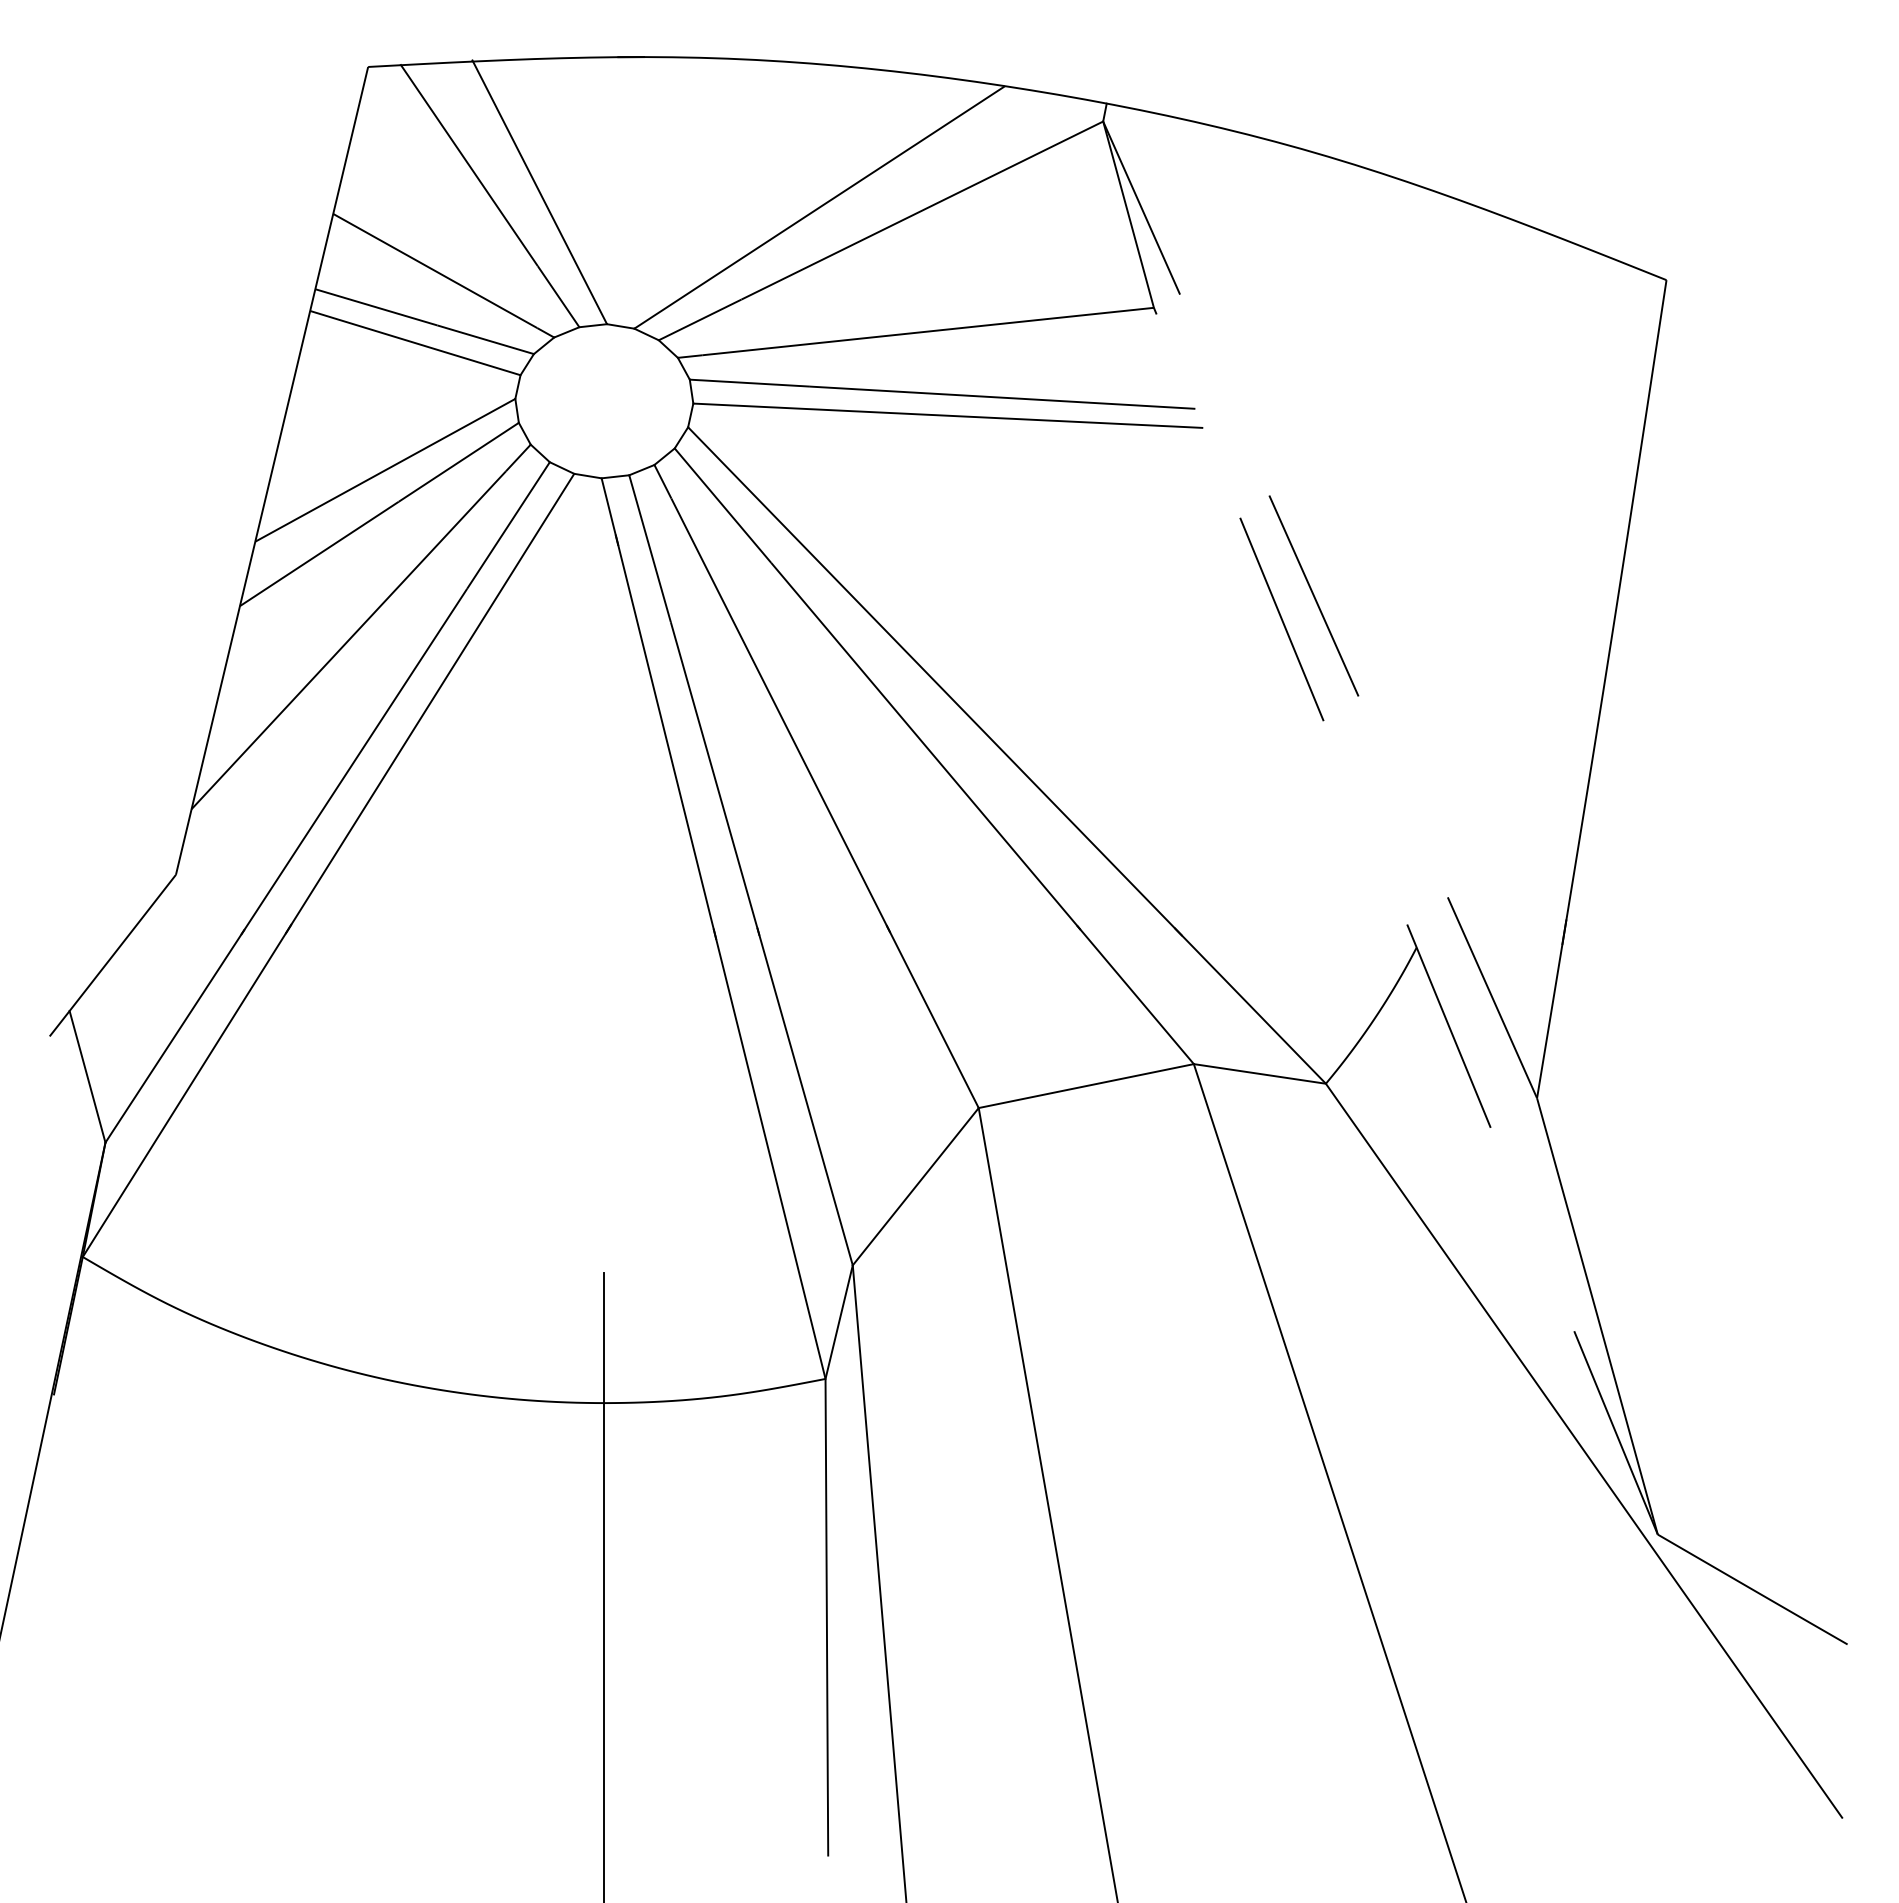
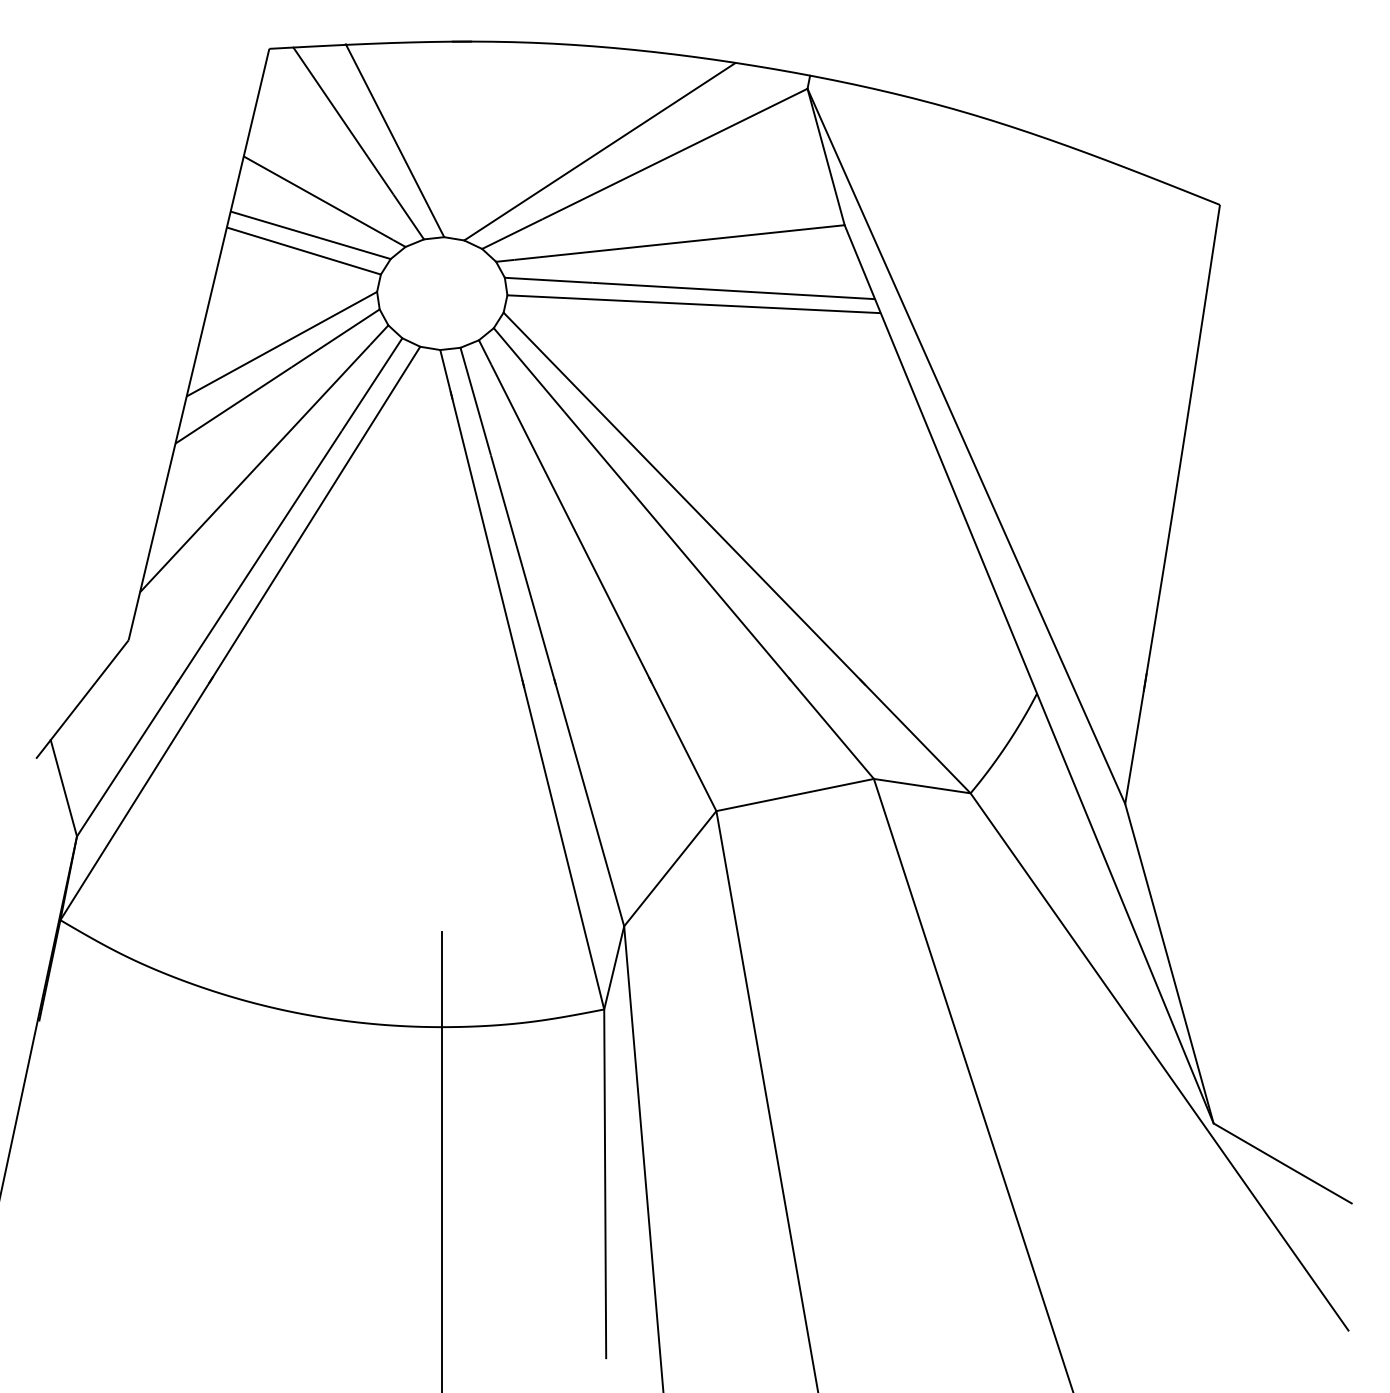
line: (1319, 609) -> (965, 446), dashed -> solid
line: (1405, 920) -> (1028, 673), dashed -> solid

